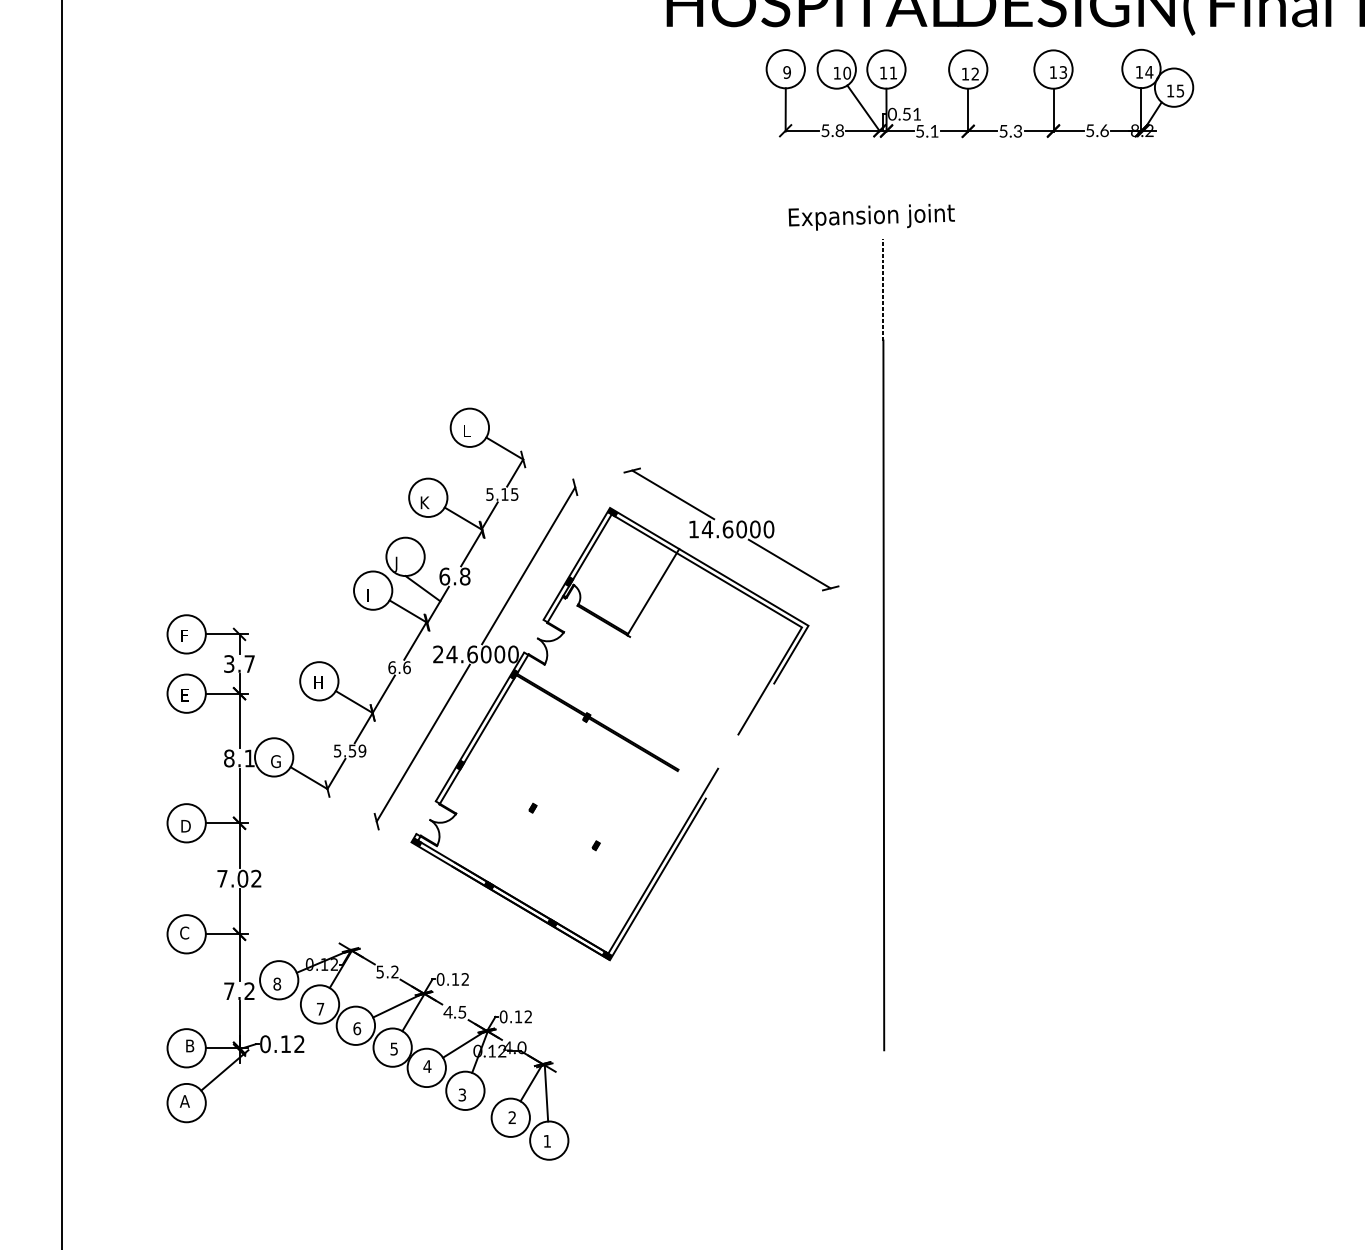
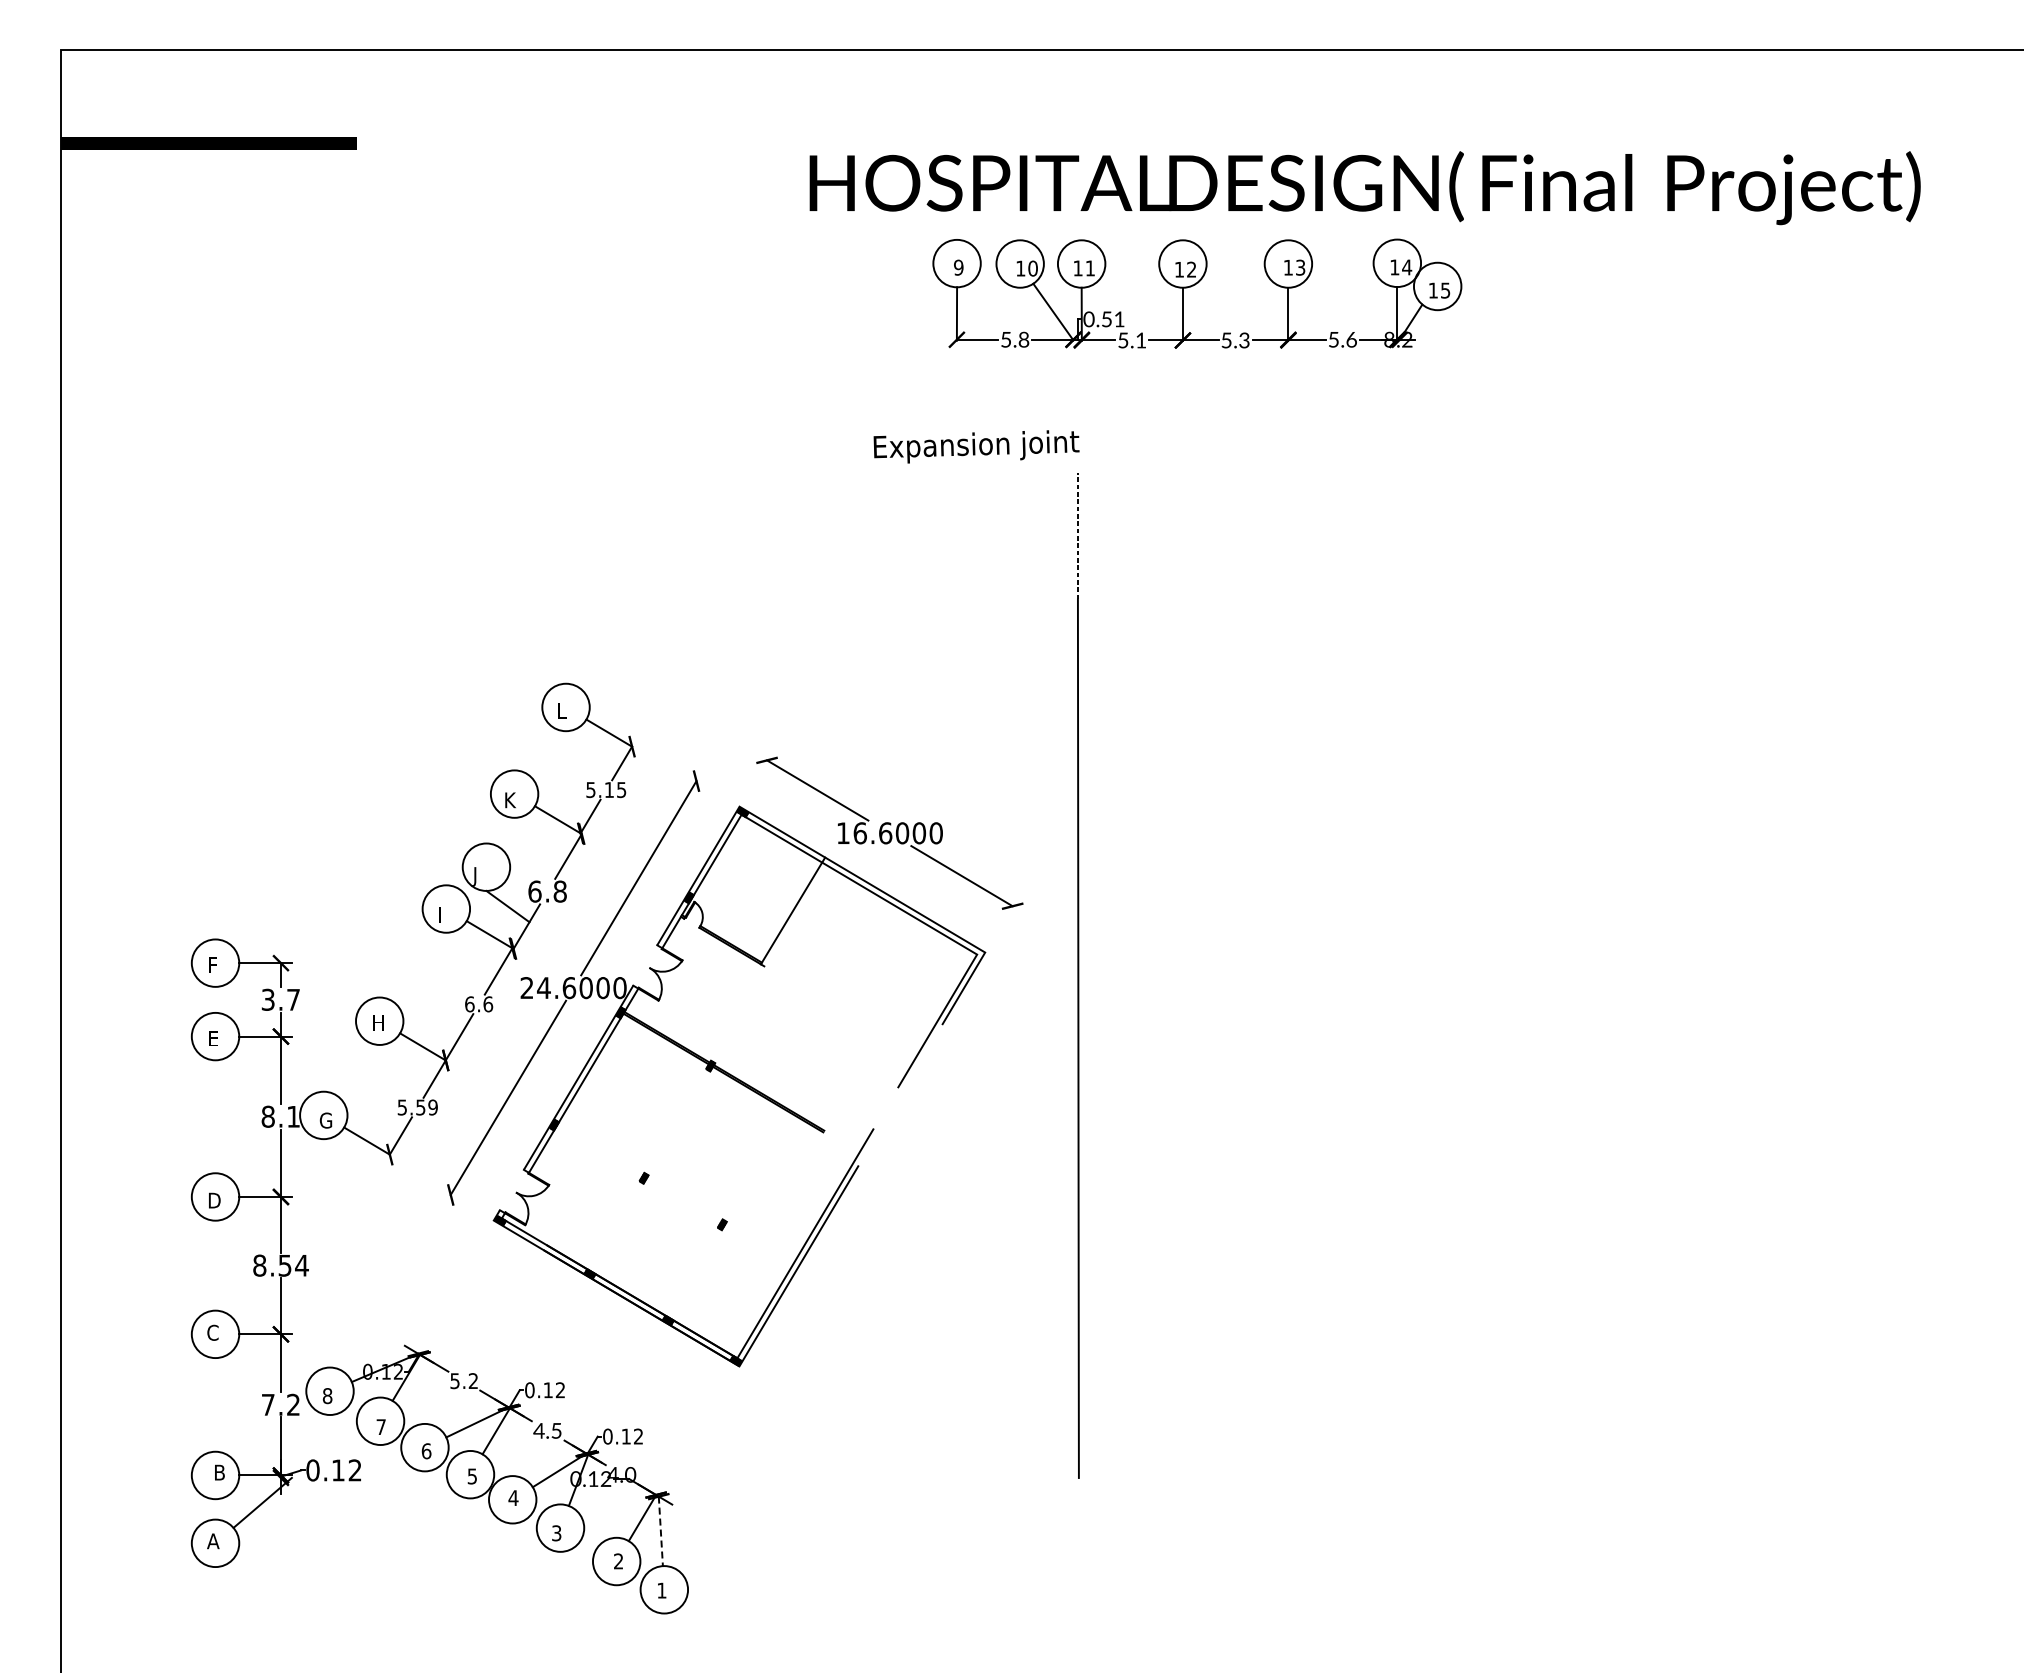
text: (871, 216) -> (976, 446), moved
text: (707, 529) -> (860, 833), 14.6000 -> 16.6000
text: (239, 878) -> (280, 1265), 7.02 -> 8.54
line: (546, 1093) -> (660, 1531), solid -> dashed

